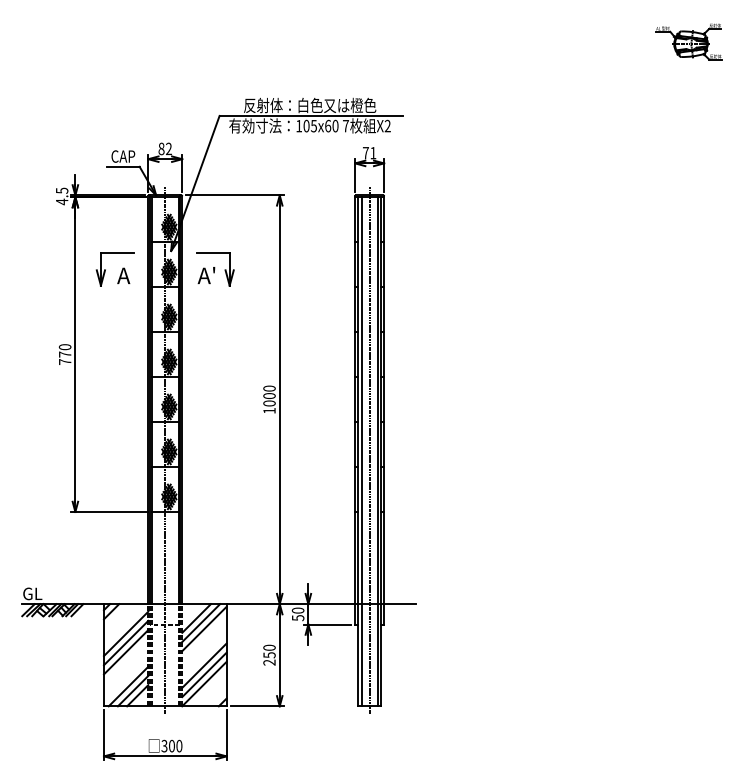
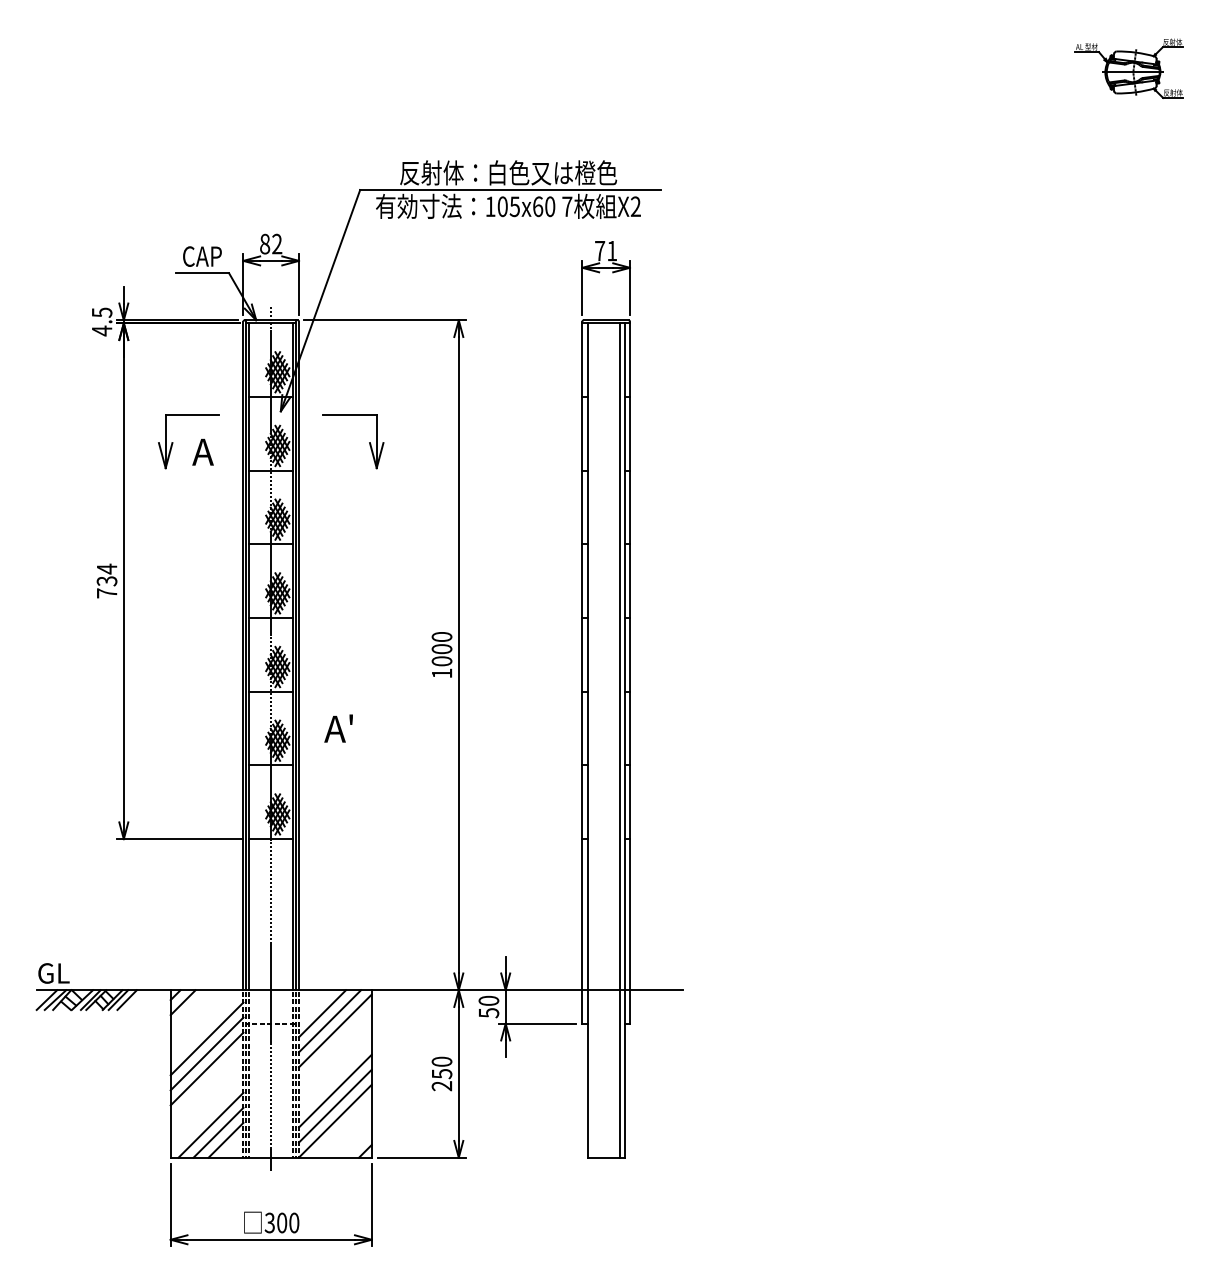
text: (206, 275) -> (338, 728), moved
text: (64, 350) -> (105, 574), 770 -> 734
line: (369, 450) -> (605, 738), removed
line: (361, 451) -> (592, 740), removed

